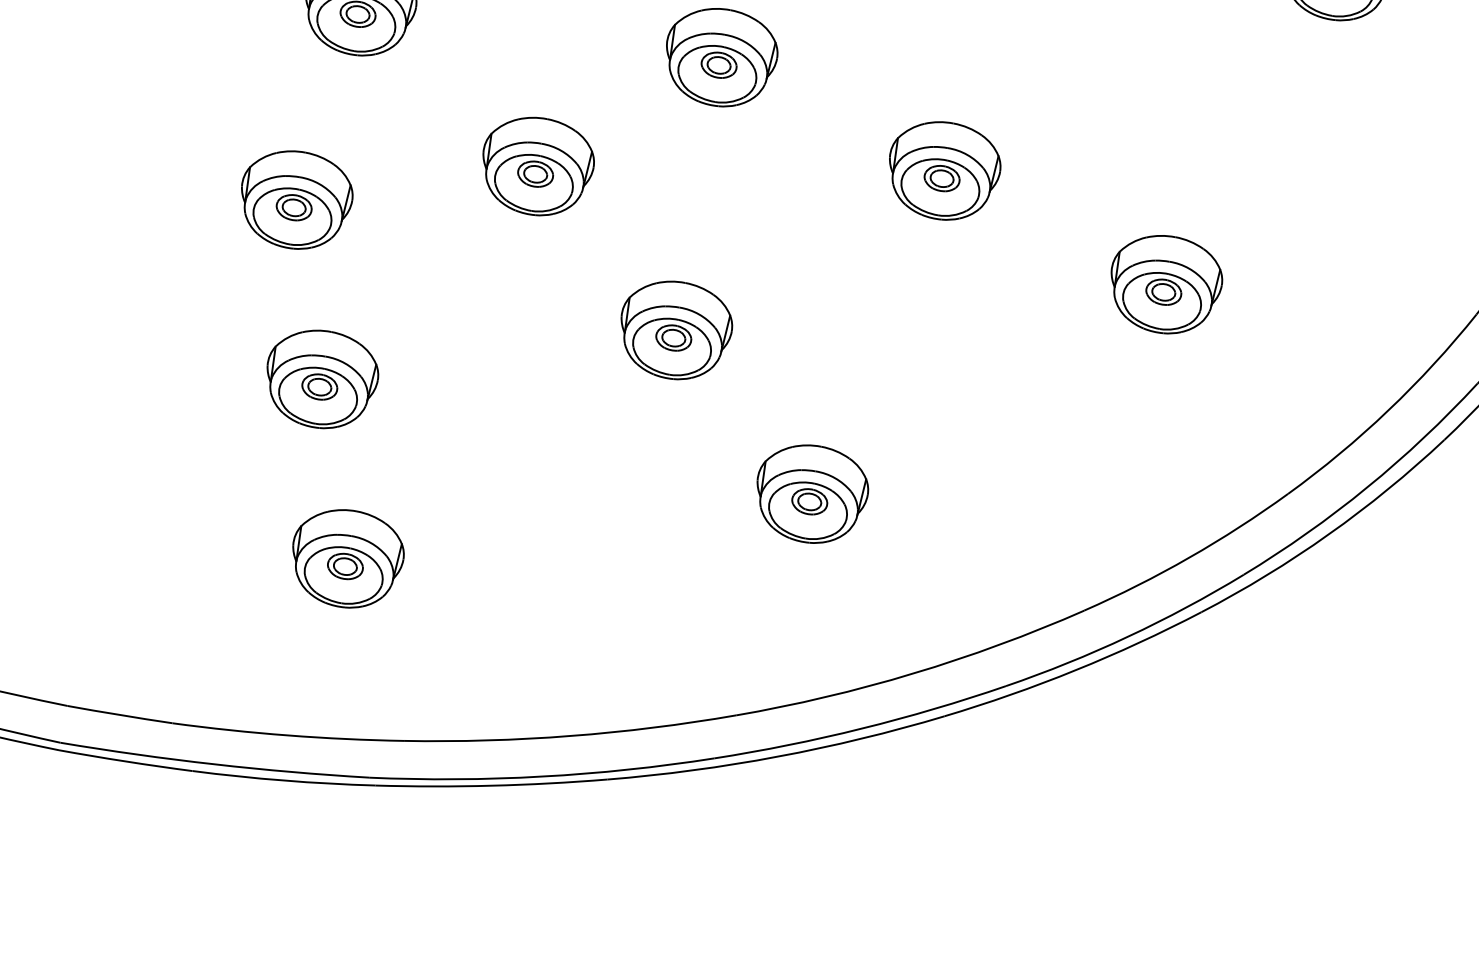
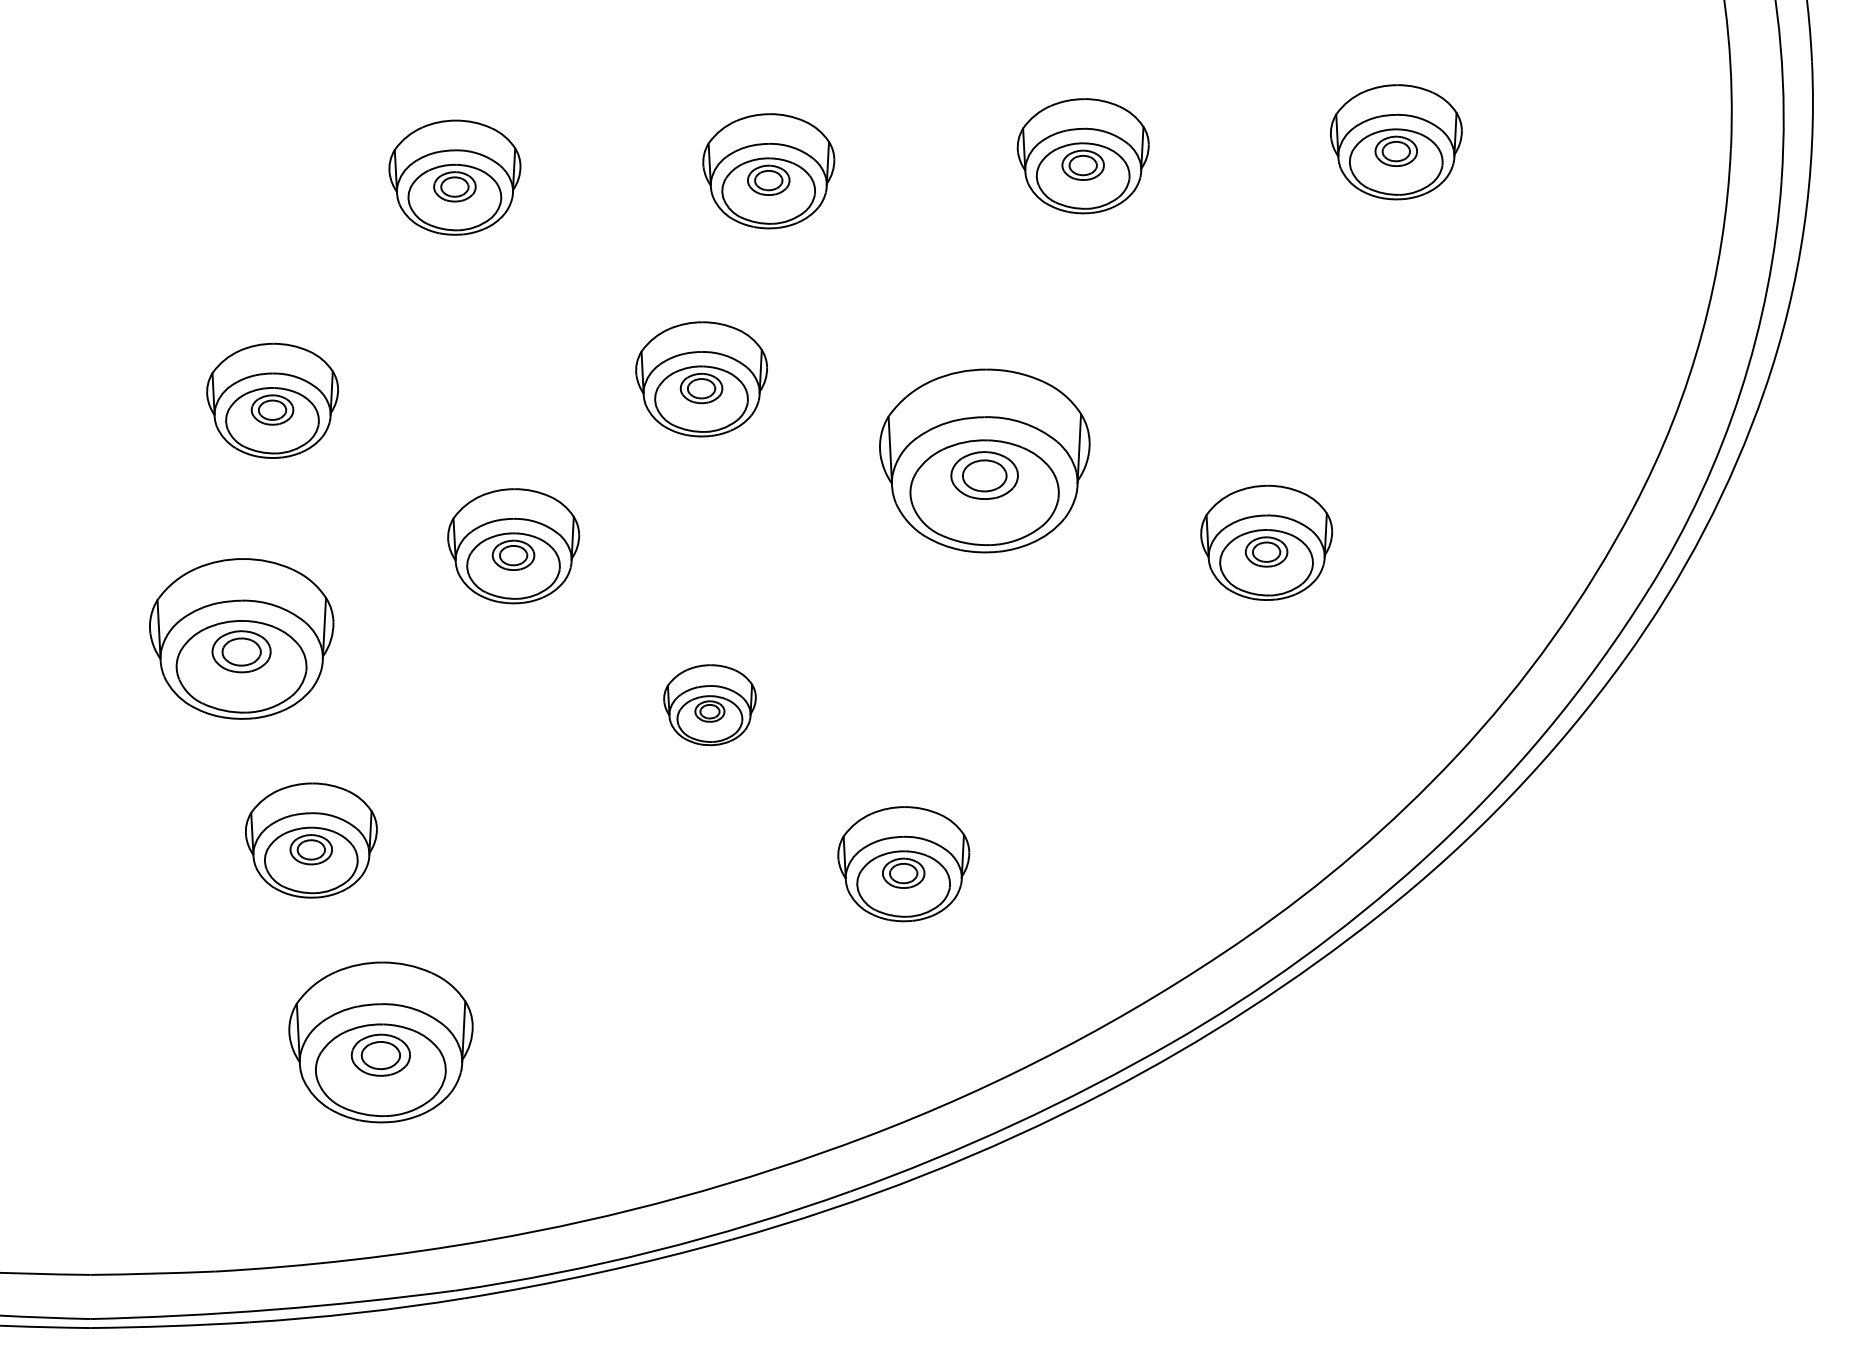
part: (943, 170) -> (984, 460), size x1.6
part: (295, 199) -> (241, 638), size x1.4
part: (674, 330) -> (709, 705), size x0.7
part: (346, 558) -> (380, 1042), size x1.4

